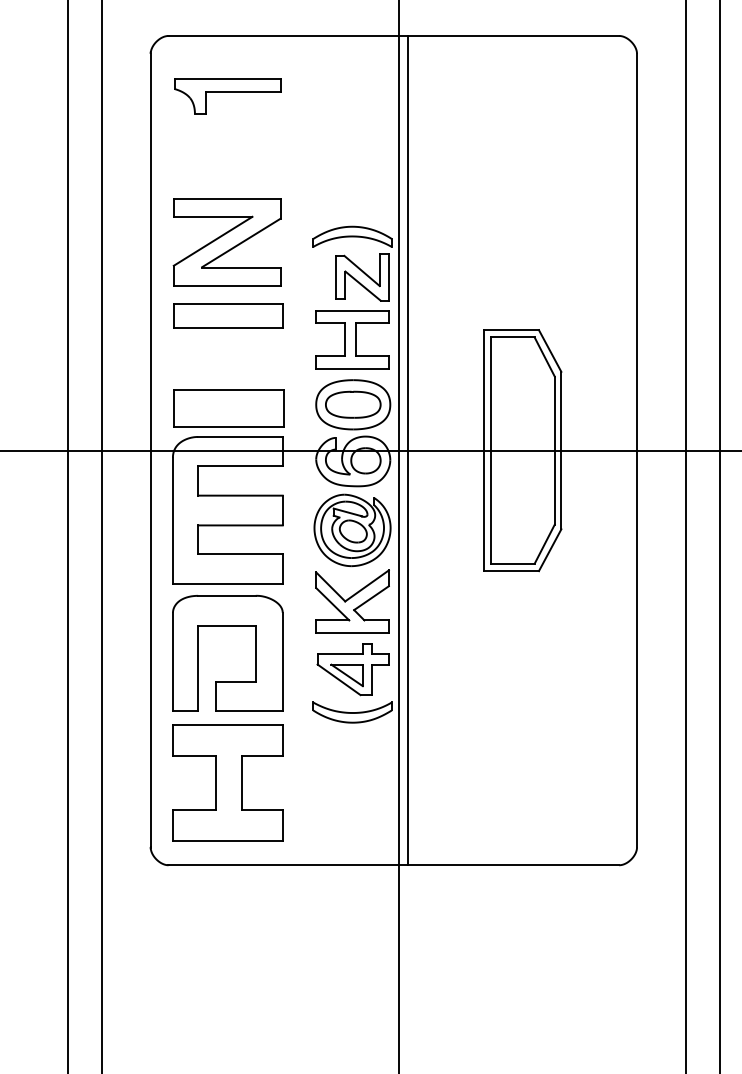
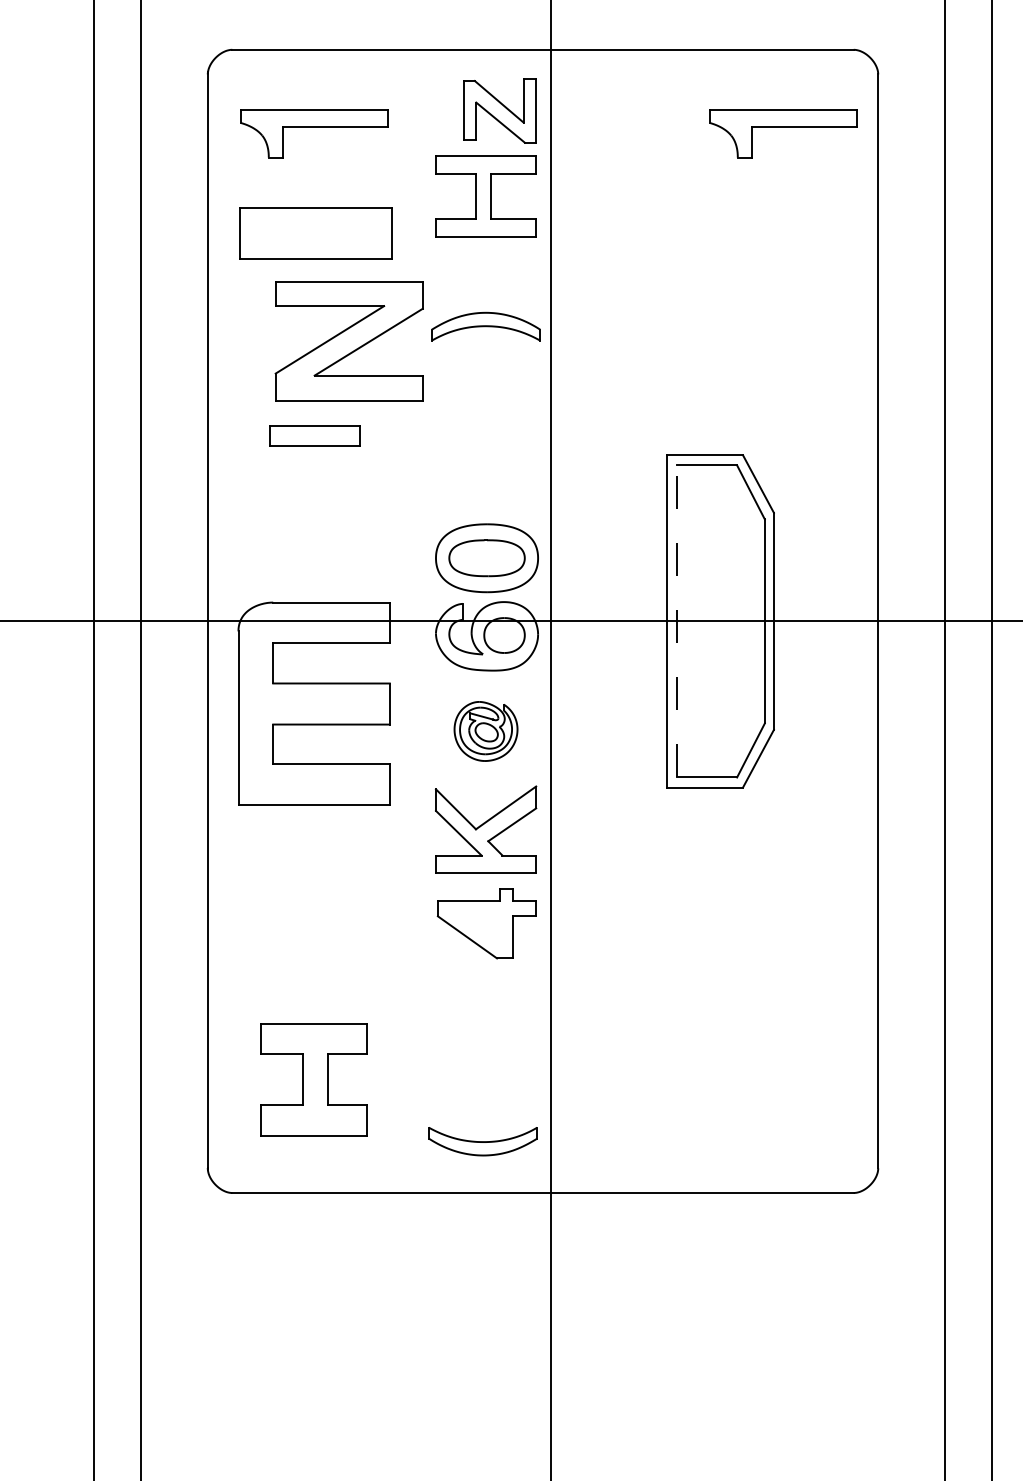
part: (568, 96) -> (783, 133), added
part: (226, 242) -> (348, 341), moved
part: (362, 277) -> (499, 110), moved
part: (228, 315) -> (314, 435), size x0.6
part: (352, 339) -> (485, 196), moved
part: (228, 408) -> (315, 233), moved
line: (490, 449) -> (676, 620), solid -> dashed
line: (407, 450) -> (562, 621), removed
part: (352, 530) -> (485, 731), size x0.6
part: (227, 626) -> (313, 863), removed
part: (347, 675) -> (478, 931), removed
part: (352, 712) -> (482, 1141), moved
part: (228, 782) -> (314, 1079), size x0.7

